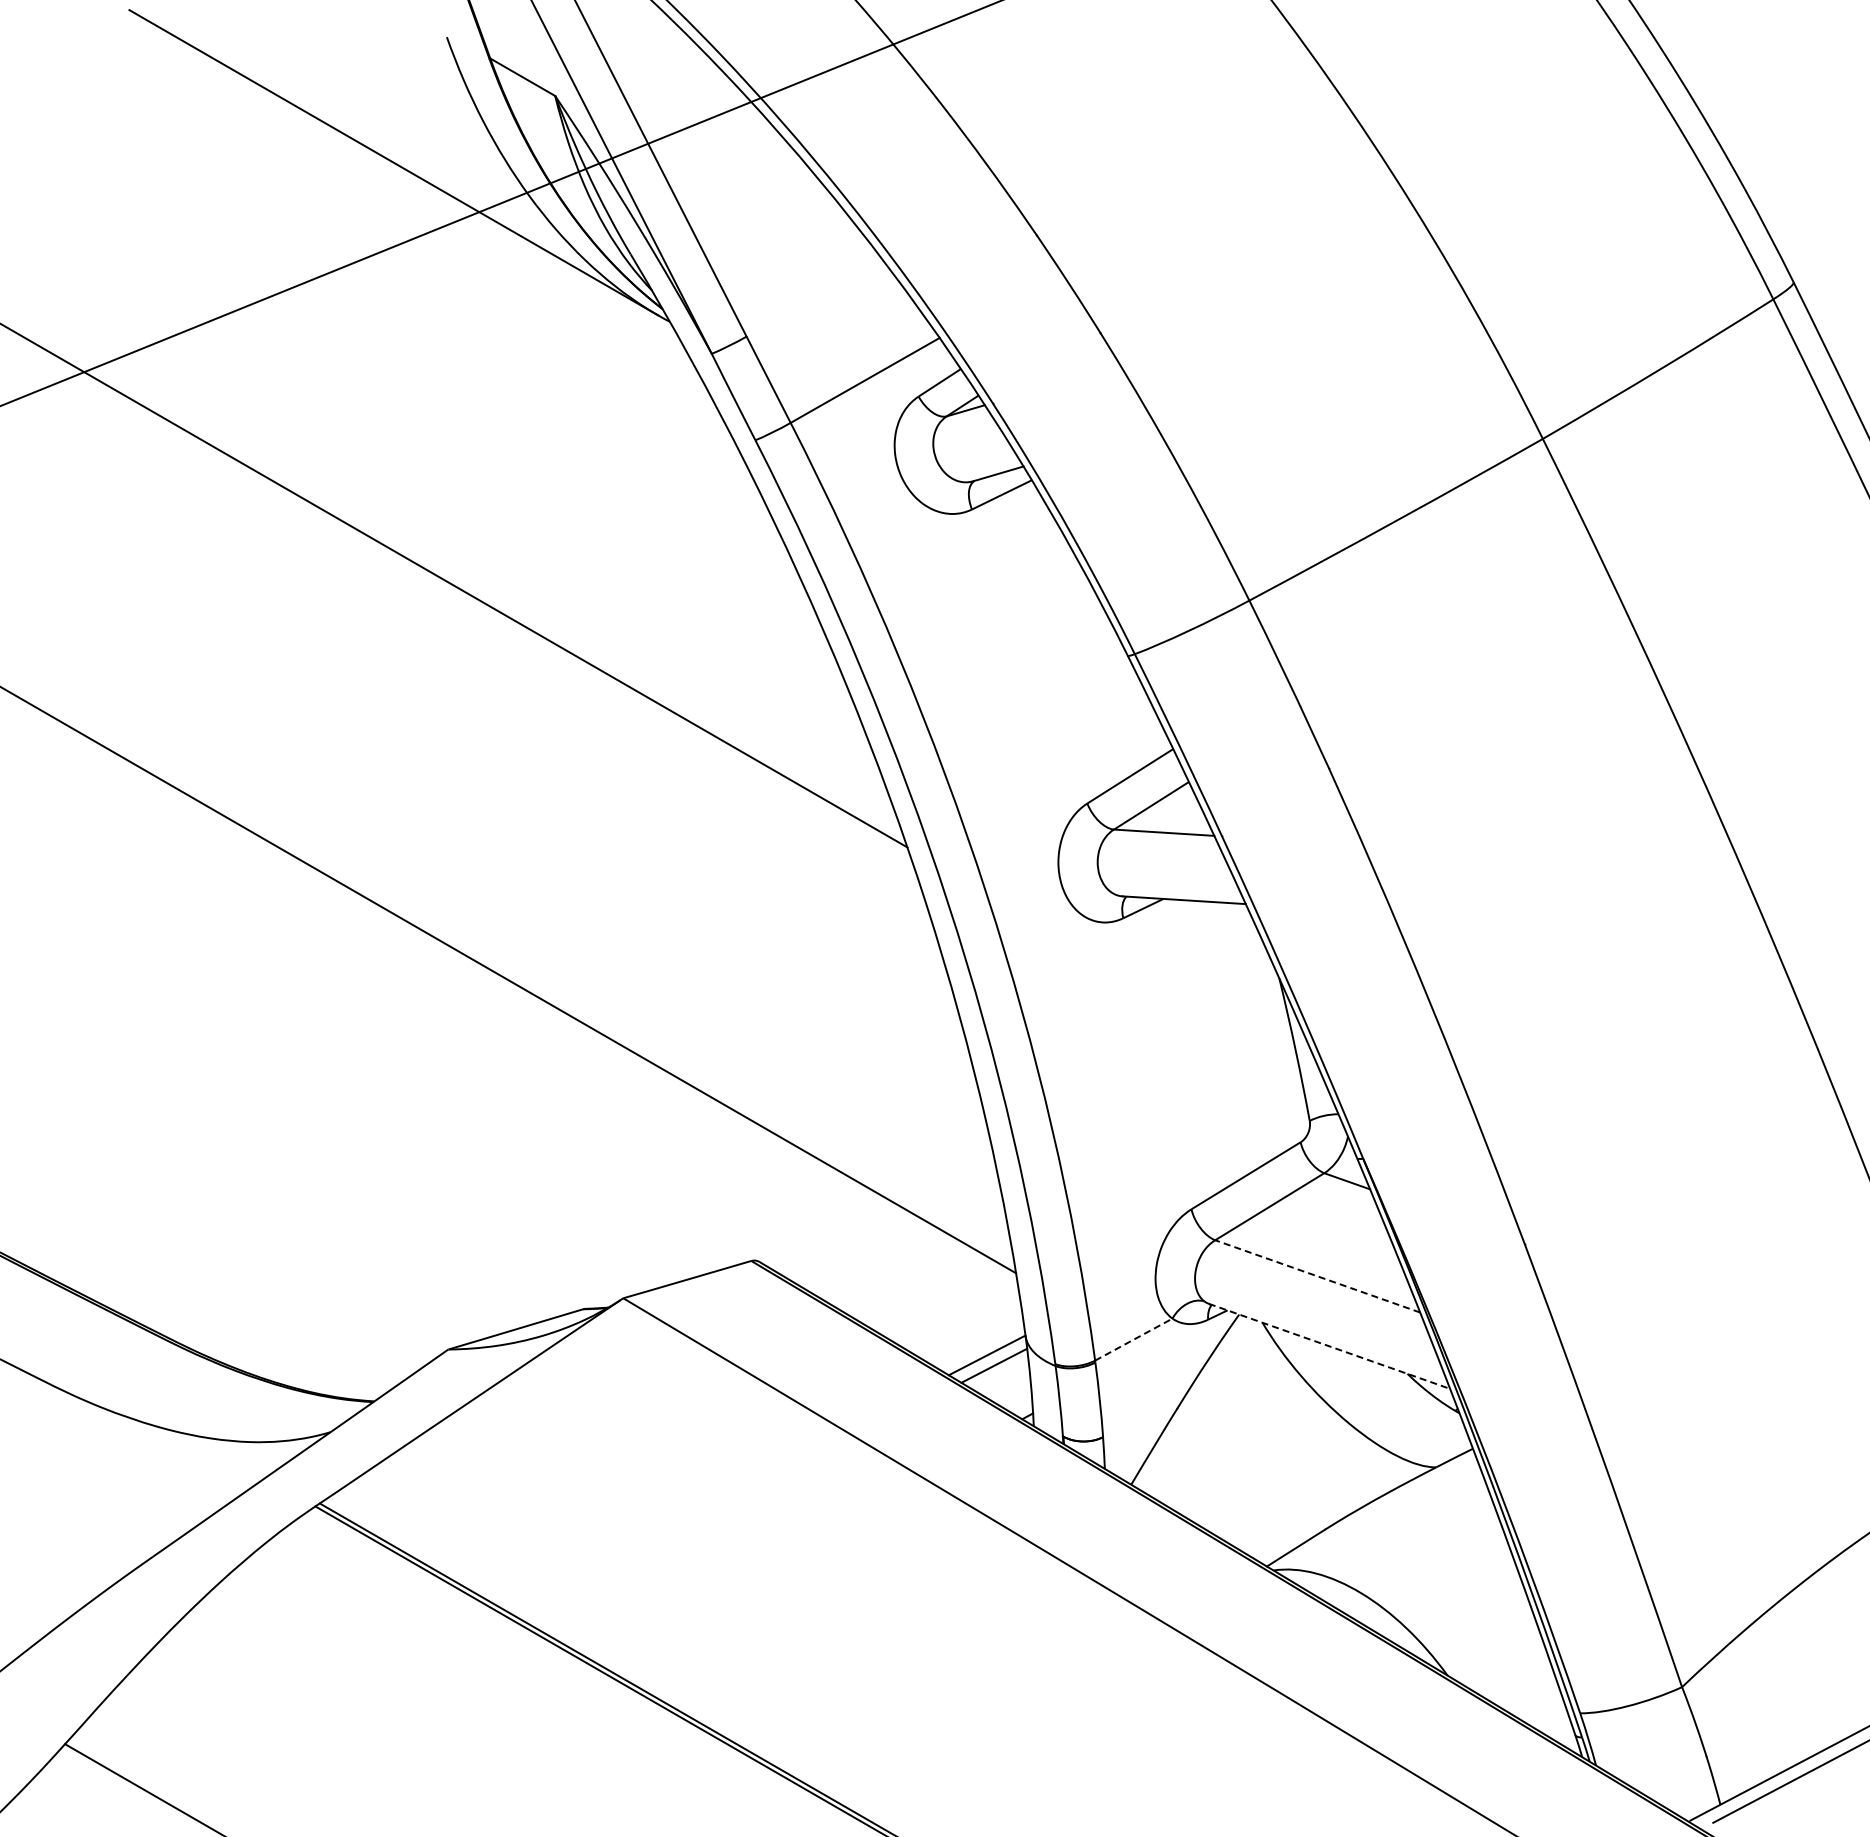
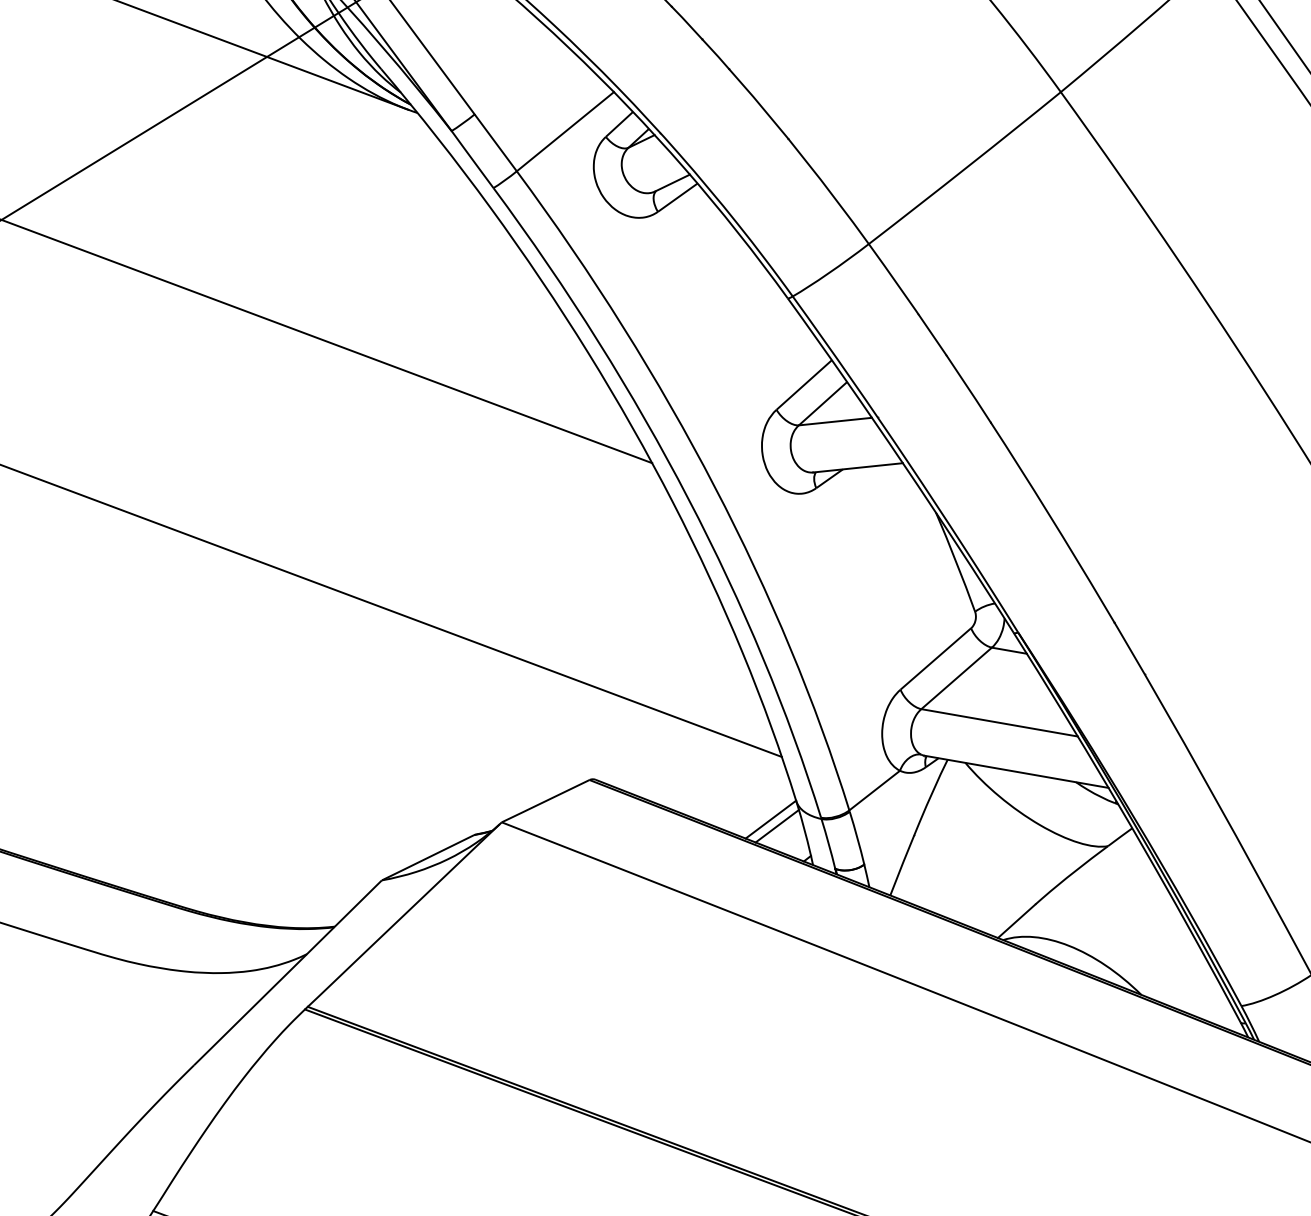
line: (1317, 1276) -> (999, 722), dashed -> solid
line: (1134, 1339) -> (875, 790), dashed -> solid
line: (1329, 1346) -> (1016, 771), dashed -> solid

